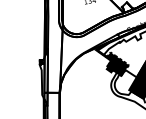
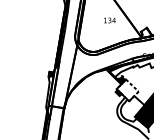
fill: (118, 65) -> (127, 90), removed

